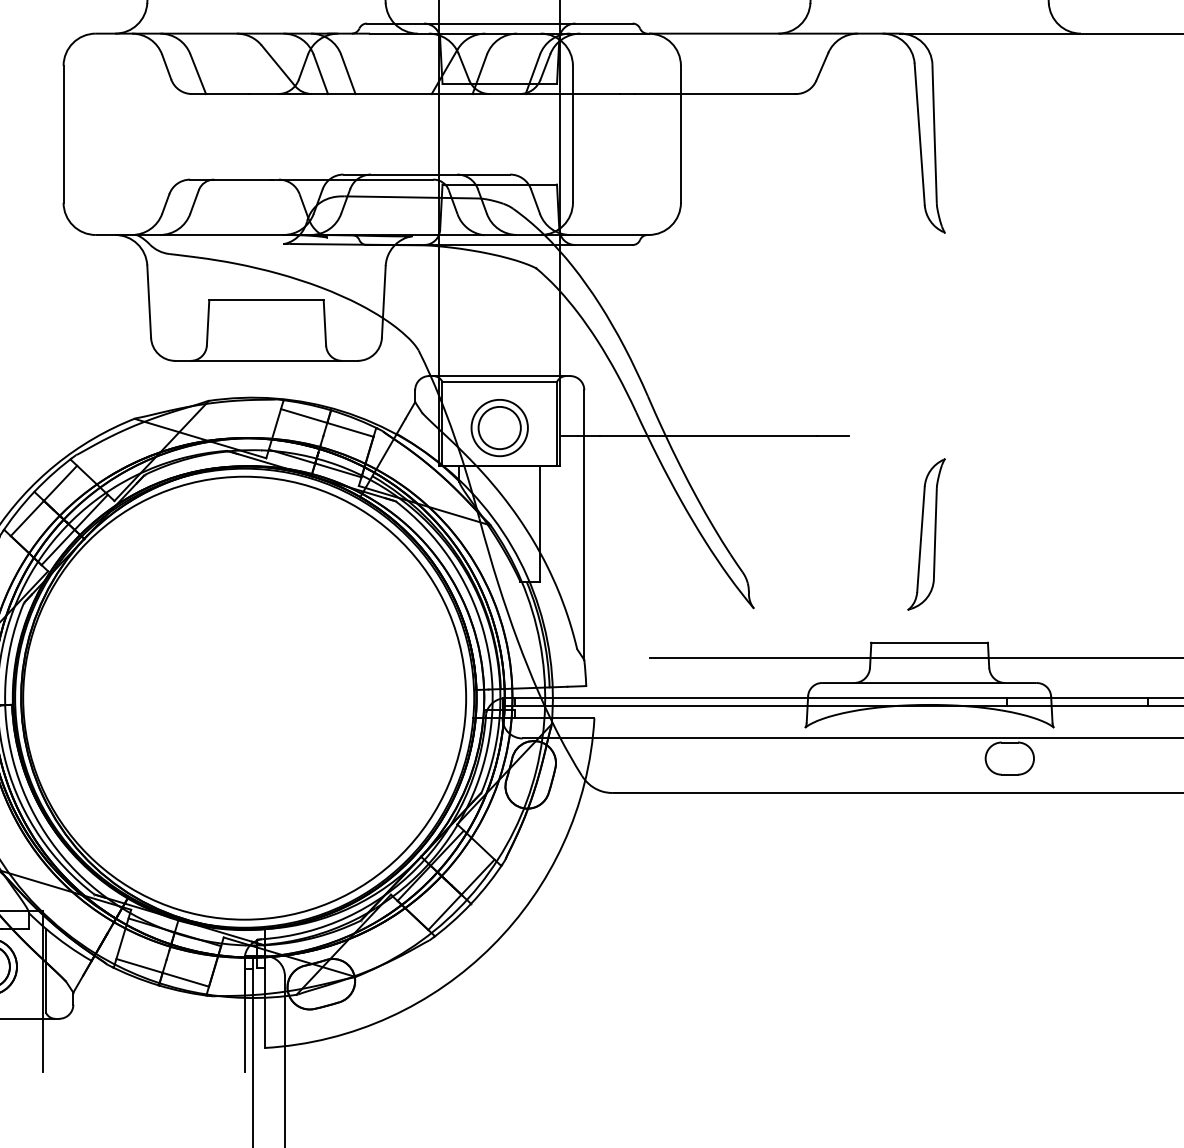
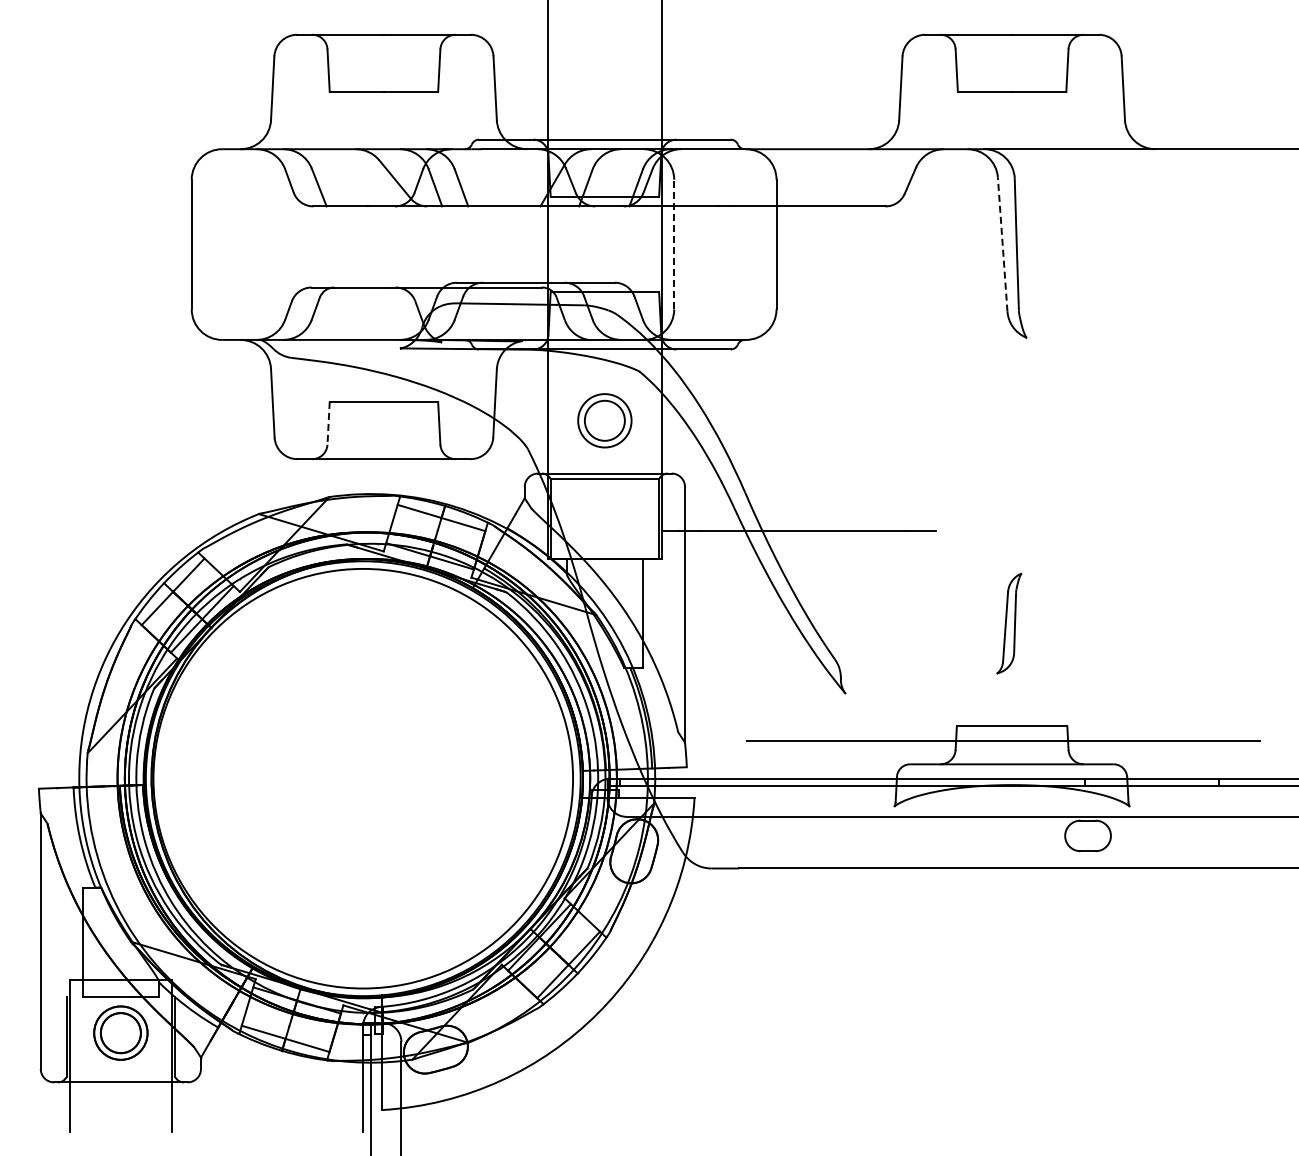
line: (573, 134) -> (674, 244), solid -> dashed
line: (919, 134) -> (1002, 244), solid -> dashed
line: (207, 323) -> (328, 423), solid -> dashed
part: (499, 427) -> (604, 420), moved
part: (926, 534) -> (1009, 623), size x0.7

